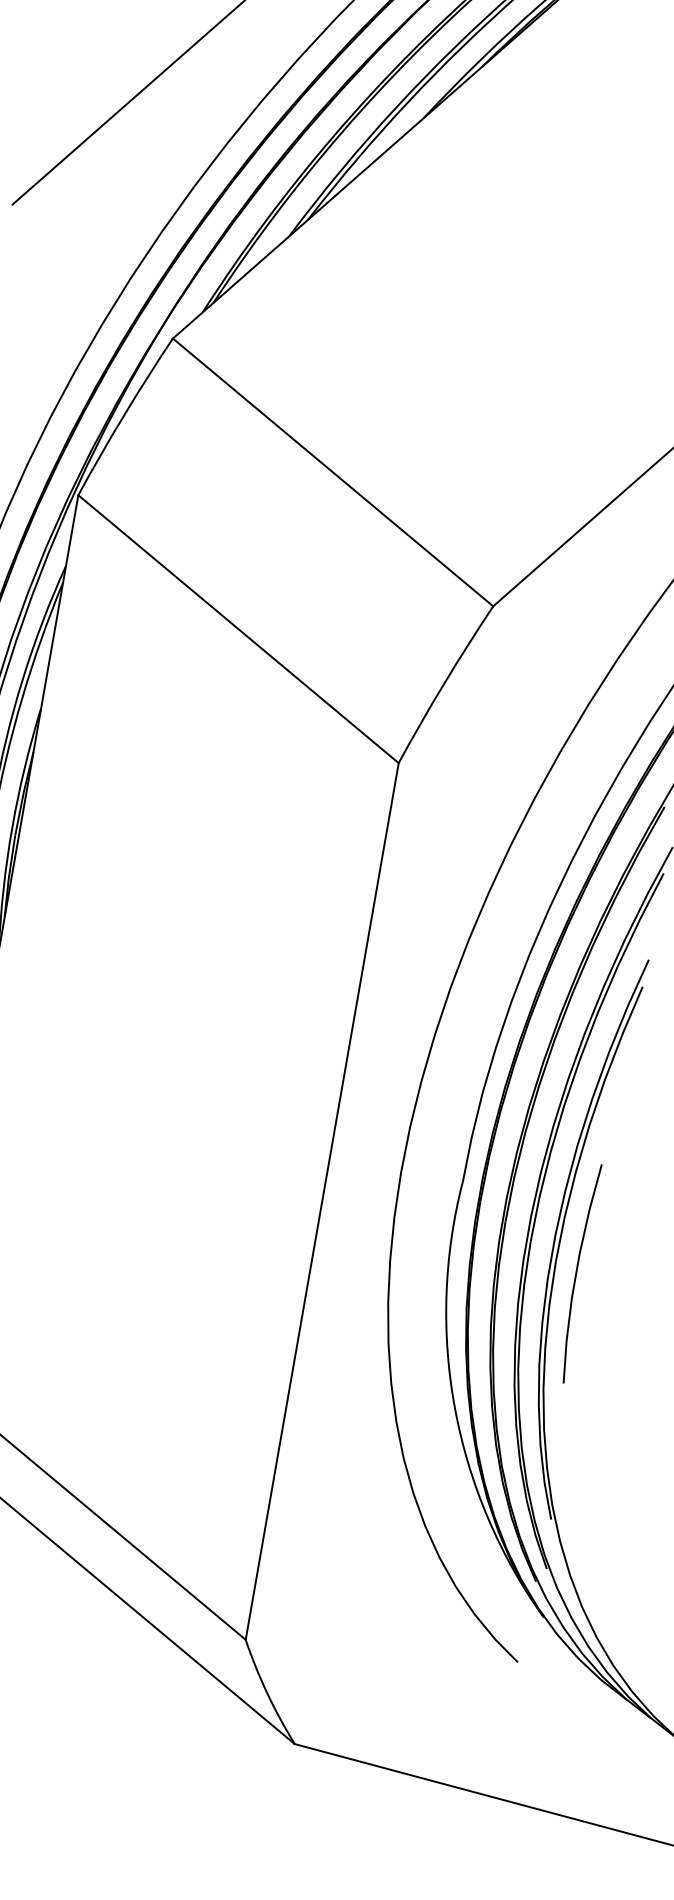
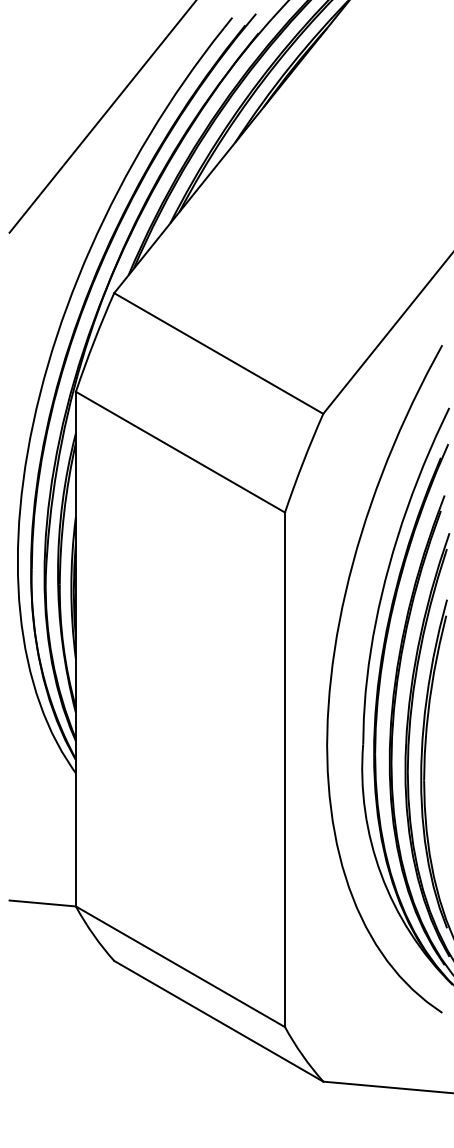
curve: (577, 1273) -> (437, 785), removed

